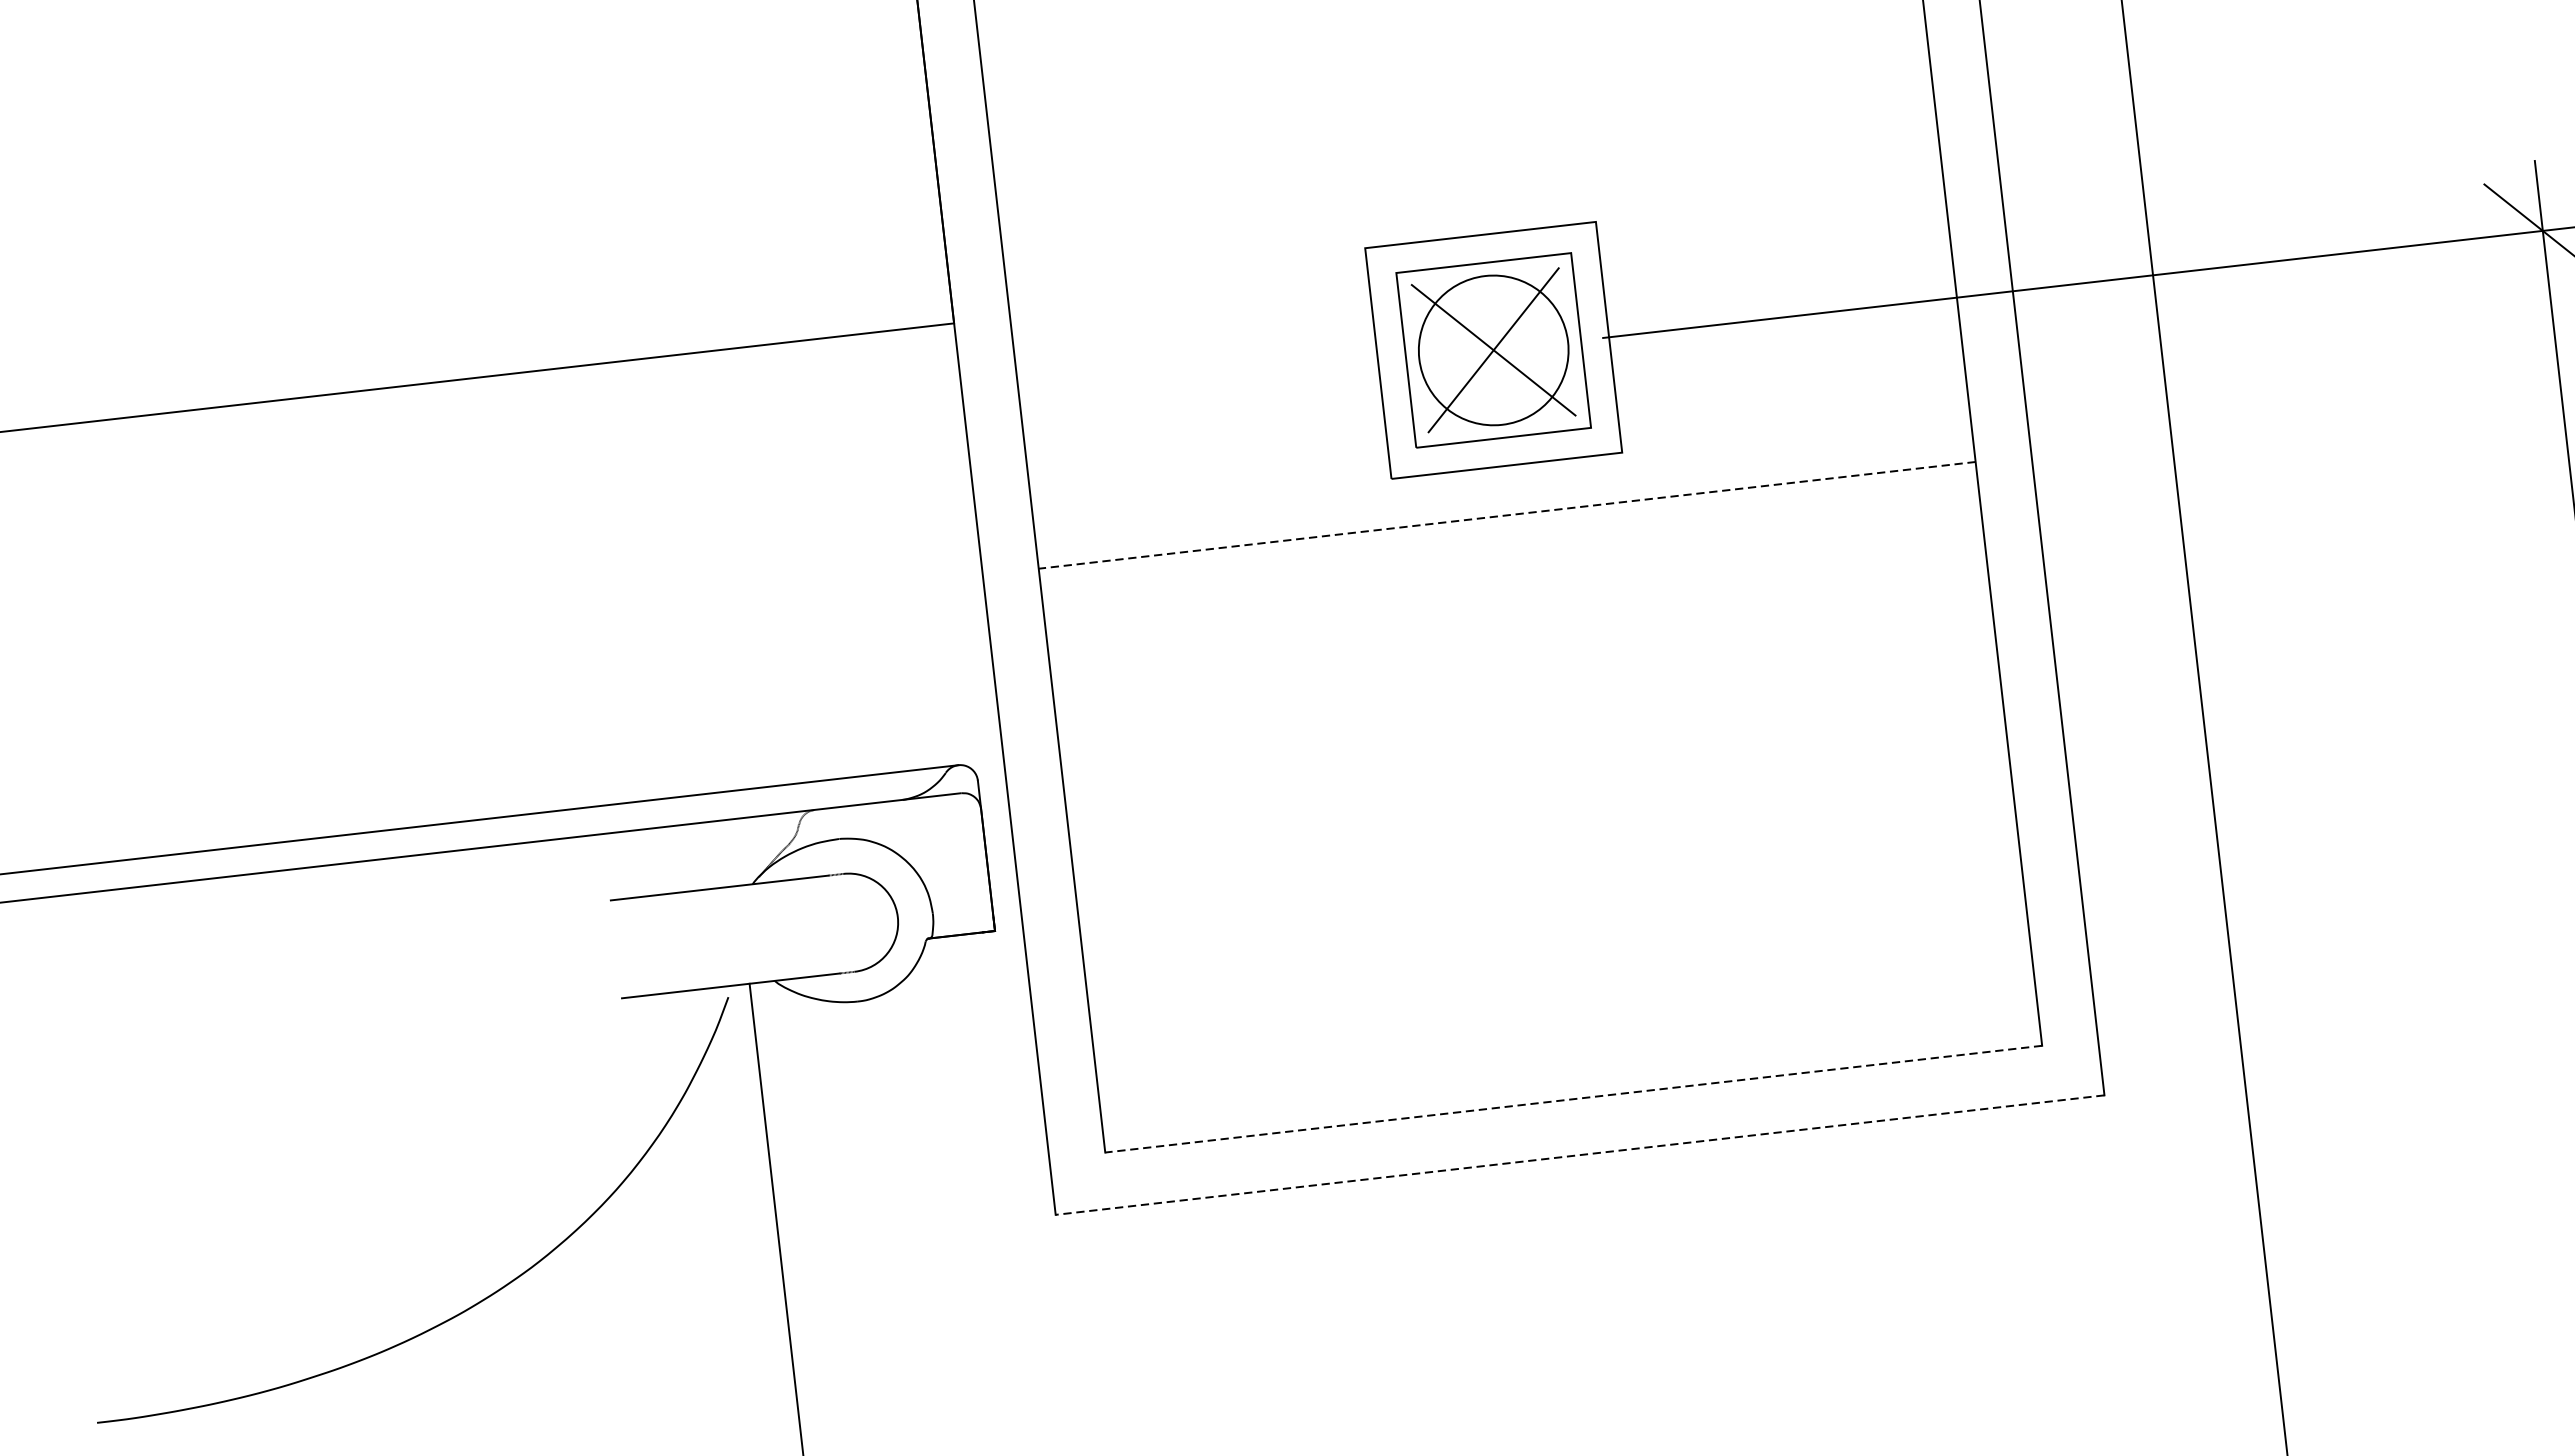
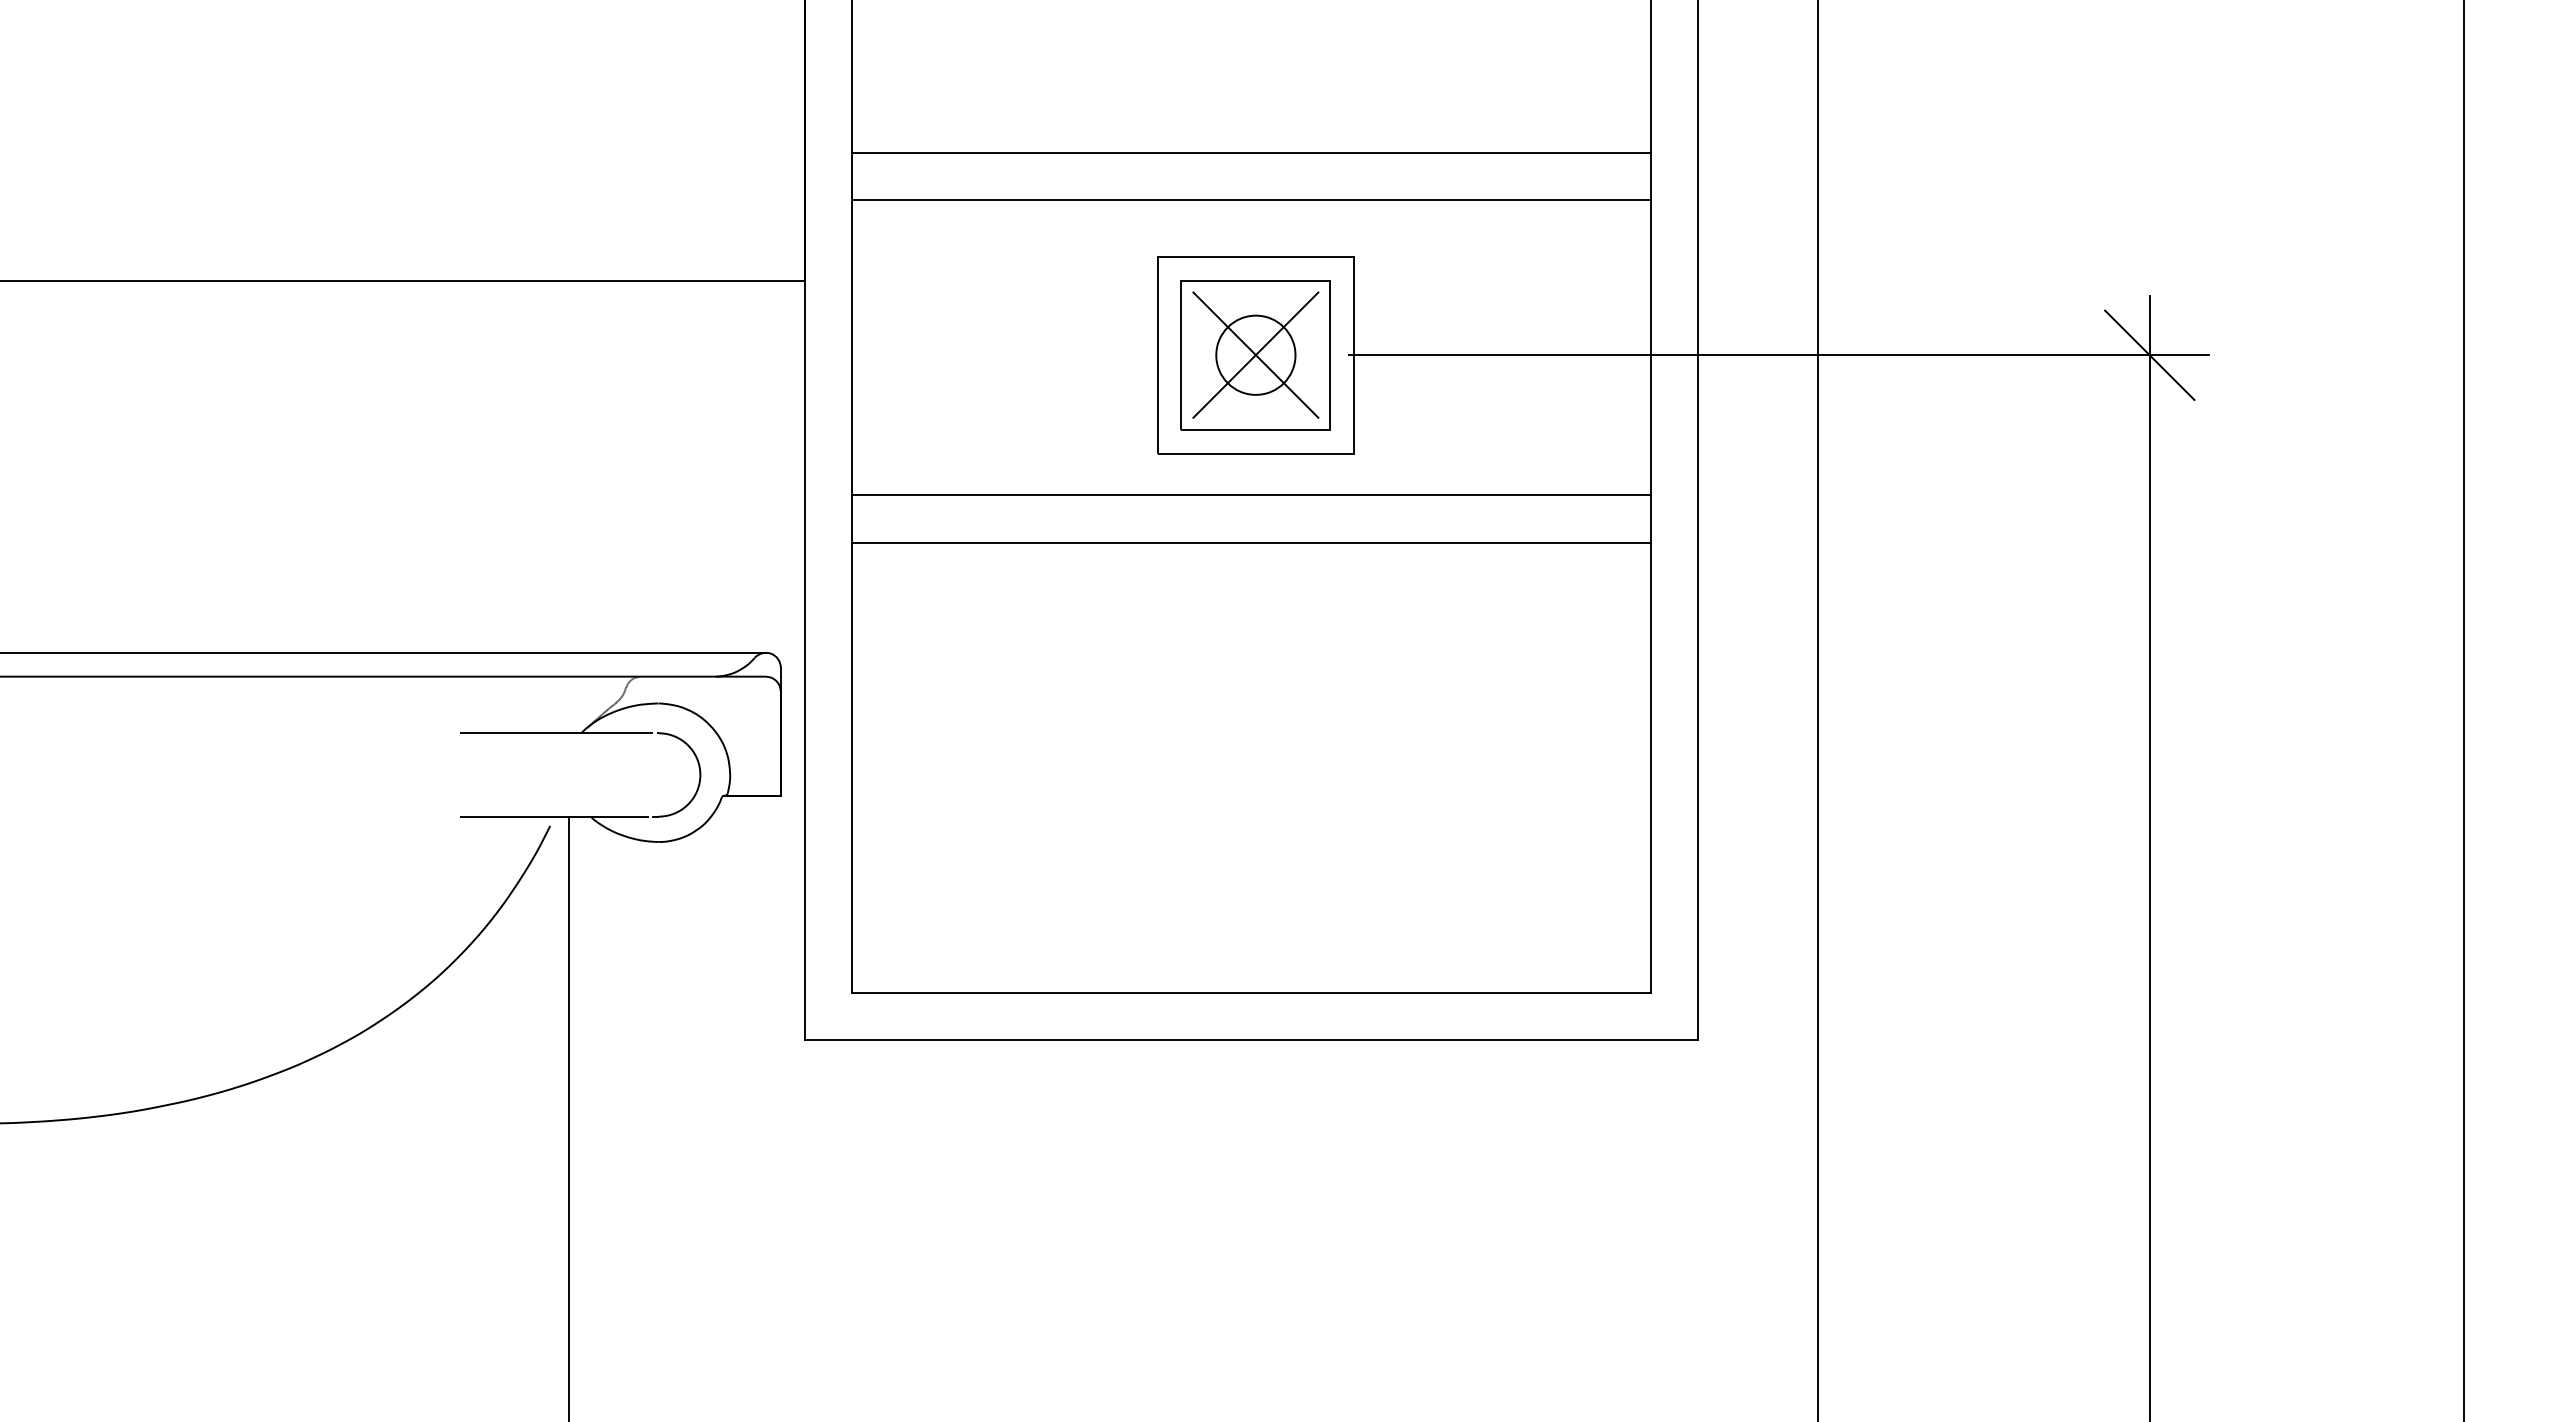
line: (1461, 113) -> (1251, 152), added
line: (1467, 169) -> (1251, 200), added
circle: (1493, 349) -> (1255, 354), size x0.62
line: (1506, 515) -> (1250, 495), dashed -> solid
line: (1513, 570) -> (1251, 542), added
line: (1572, 1099) -> (1250, 992), dashed -> solid
line: (1580, 1155) -> (1251, 1040), dashed -> solid

